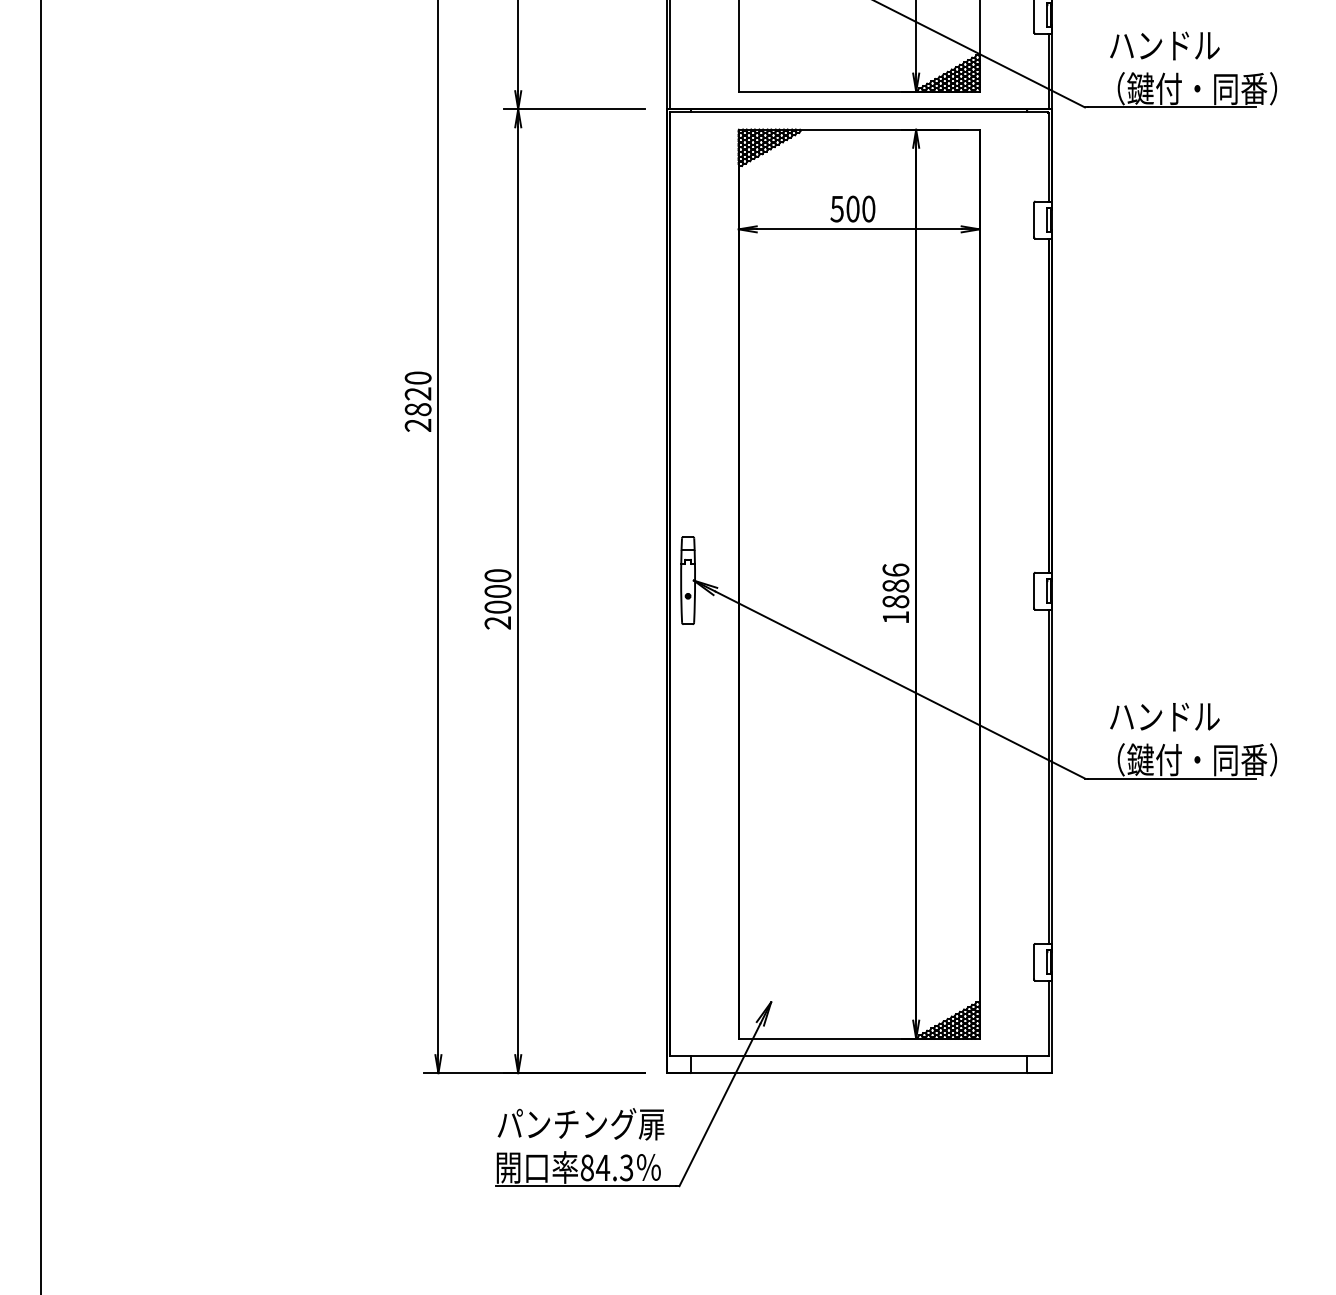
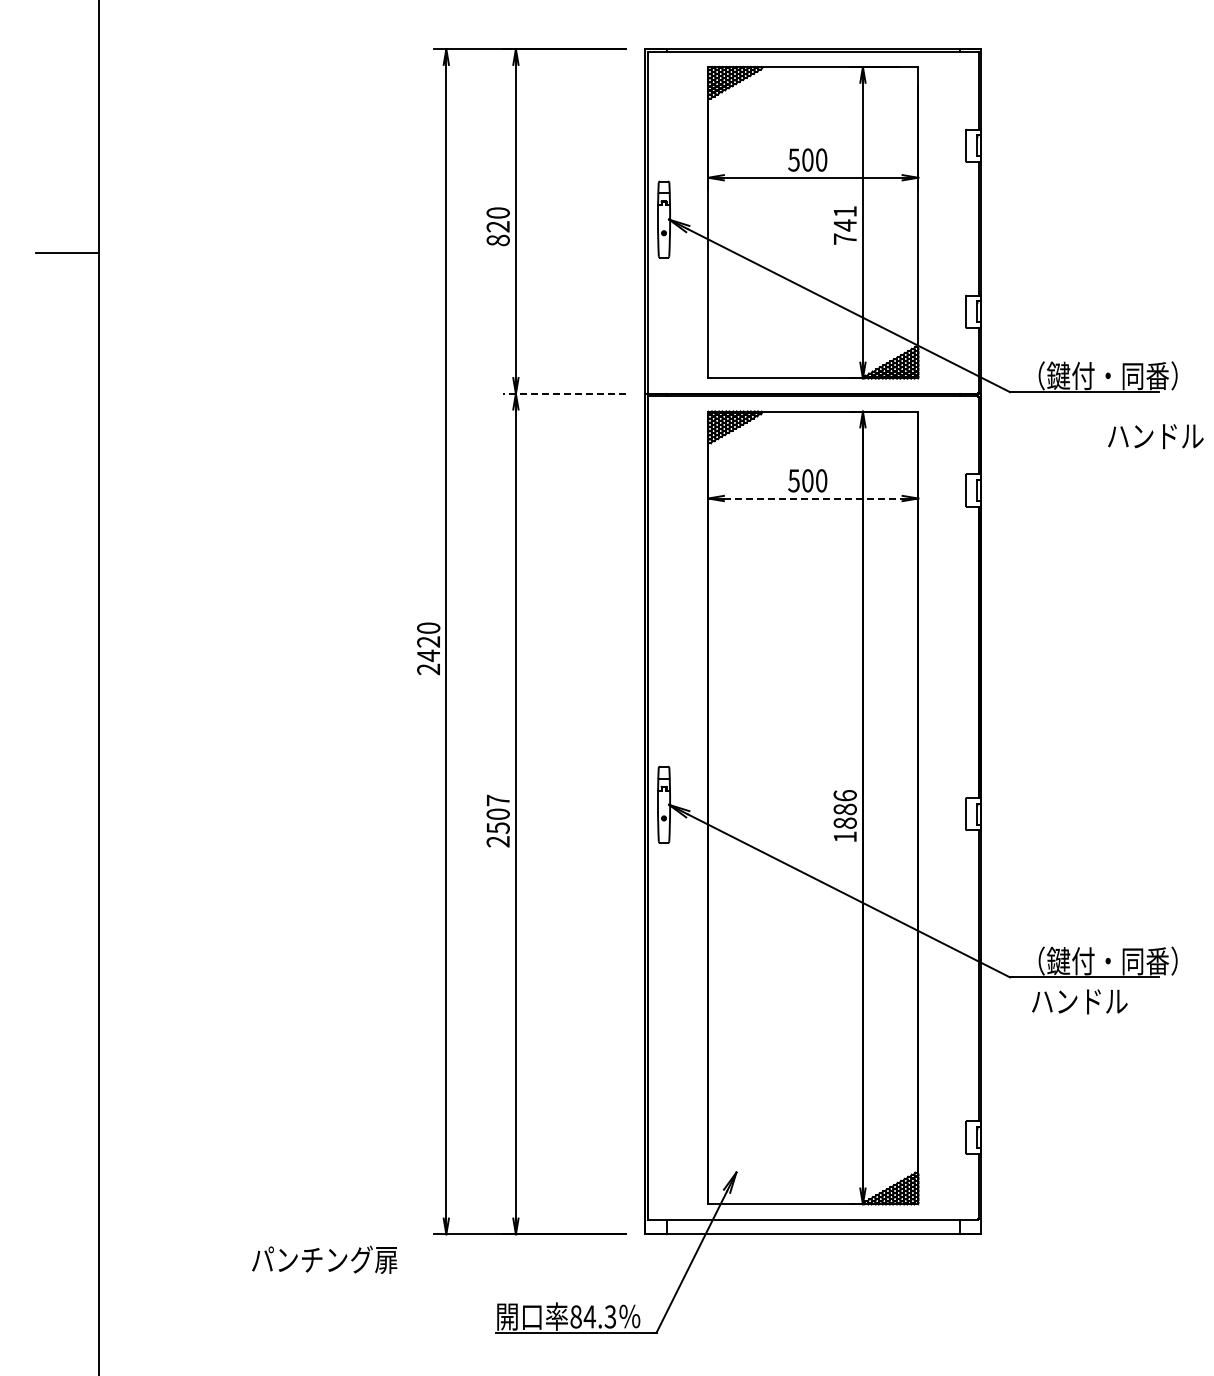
text: (1164, 45) -> (1155, 436), moved
line: (573, 108) -> (564, 393), solid -> dashed
line: (859, 229) -> (813, 498), solid -> dashed
text: (417, 409) -> (428, 655), 2820 -> 2420
text: (497, 590) -> (497, 813), 2000 -> 2507
text: (1164, 716) -> (1079, 1001), moved
text: (580, 1123) -> (324, 1259), moved

